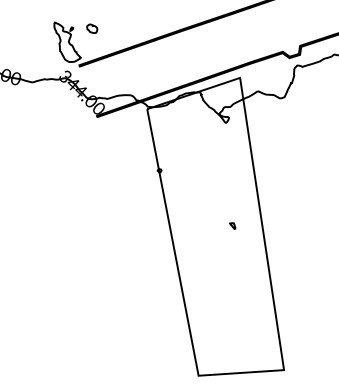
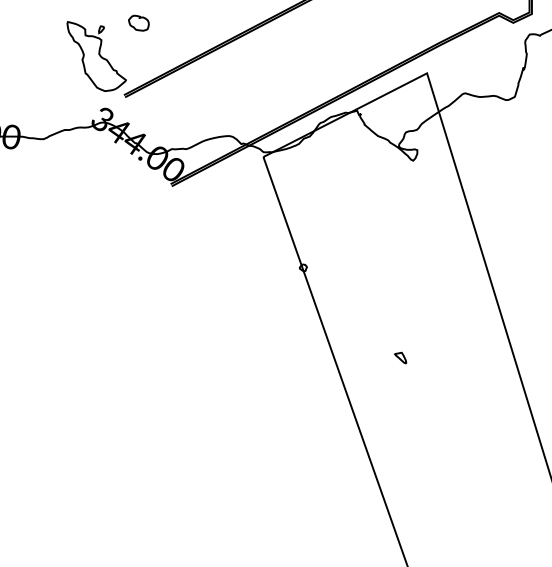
part: (232, 225) -> (400, 357), moved

